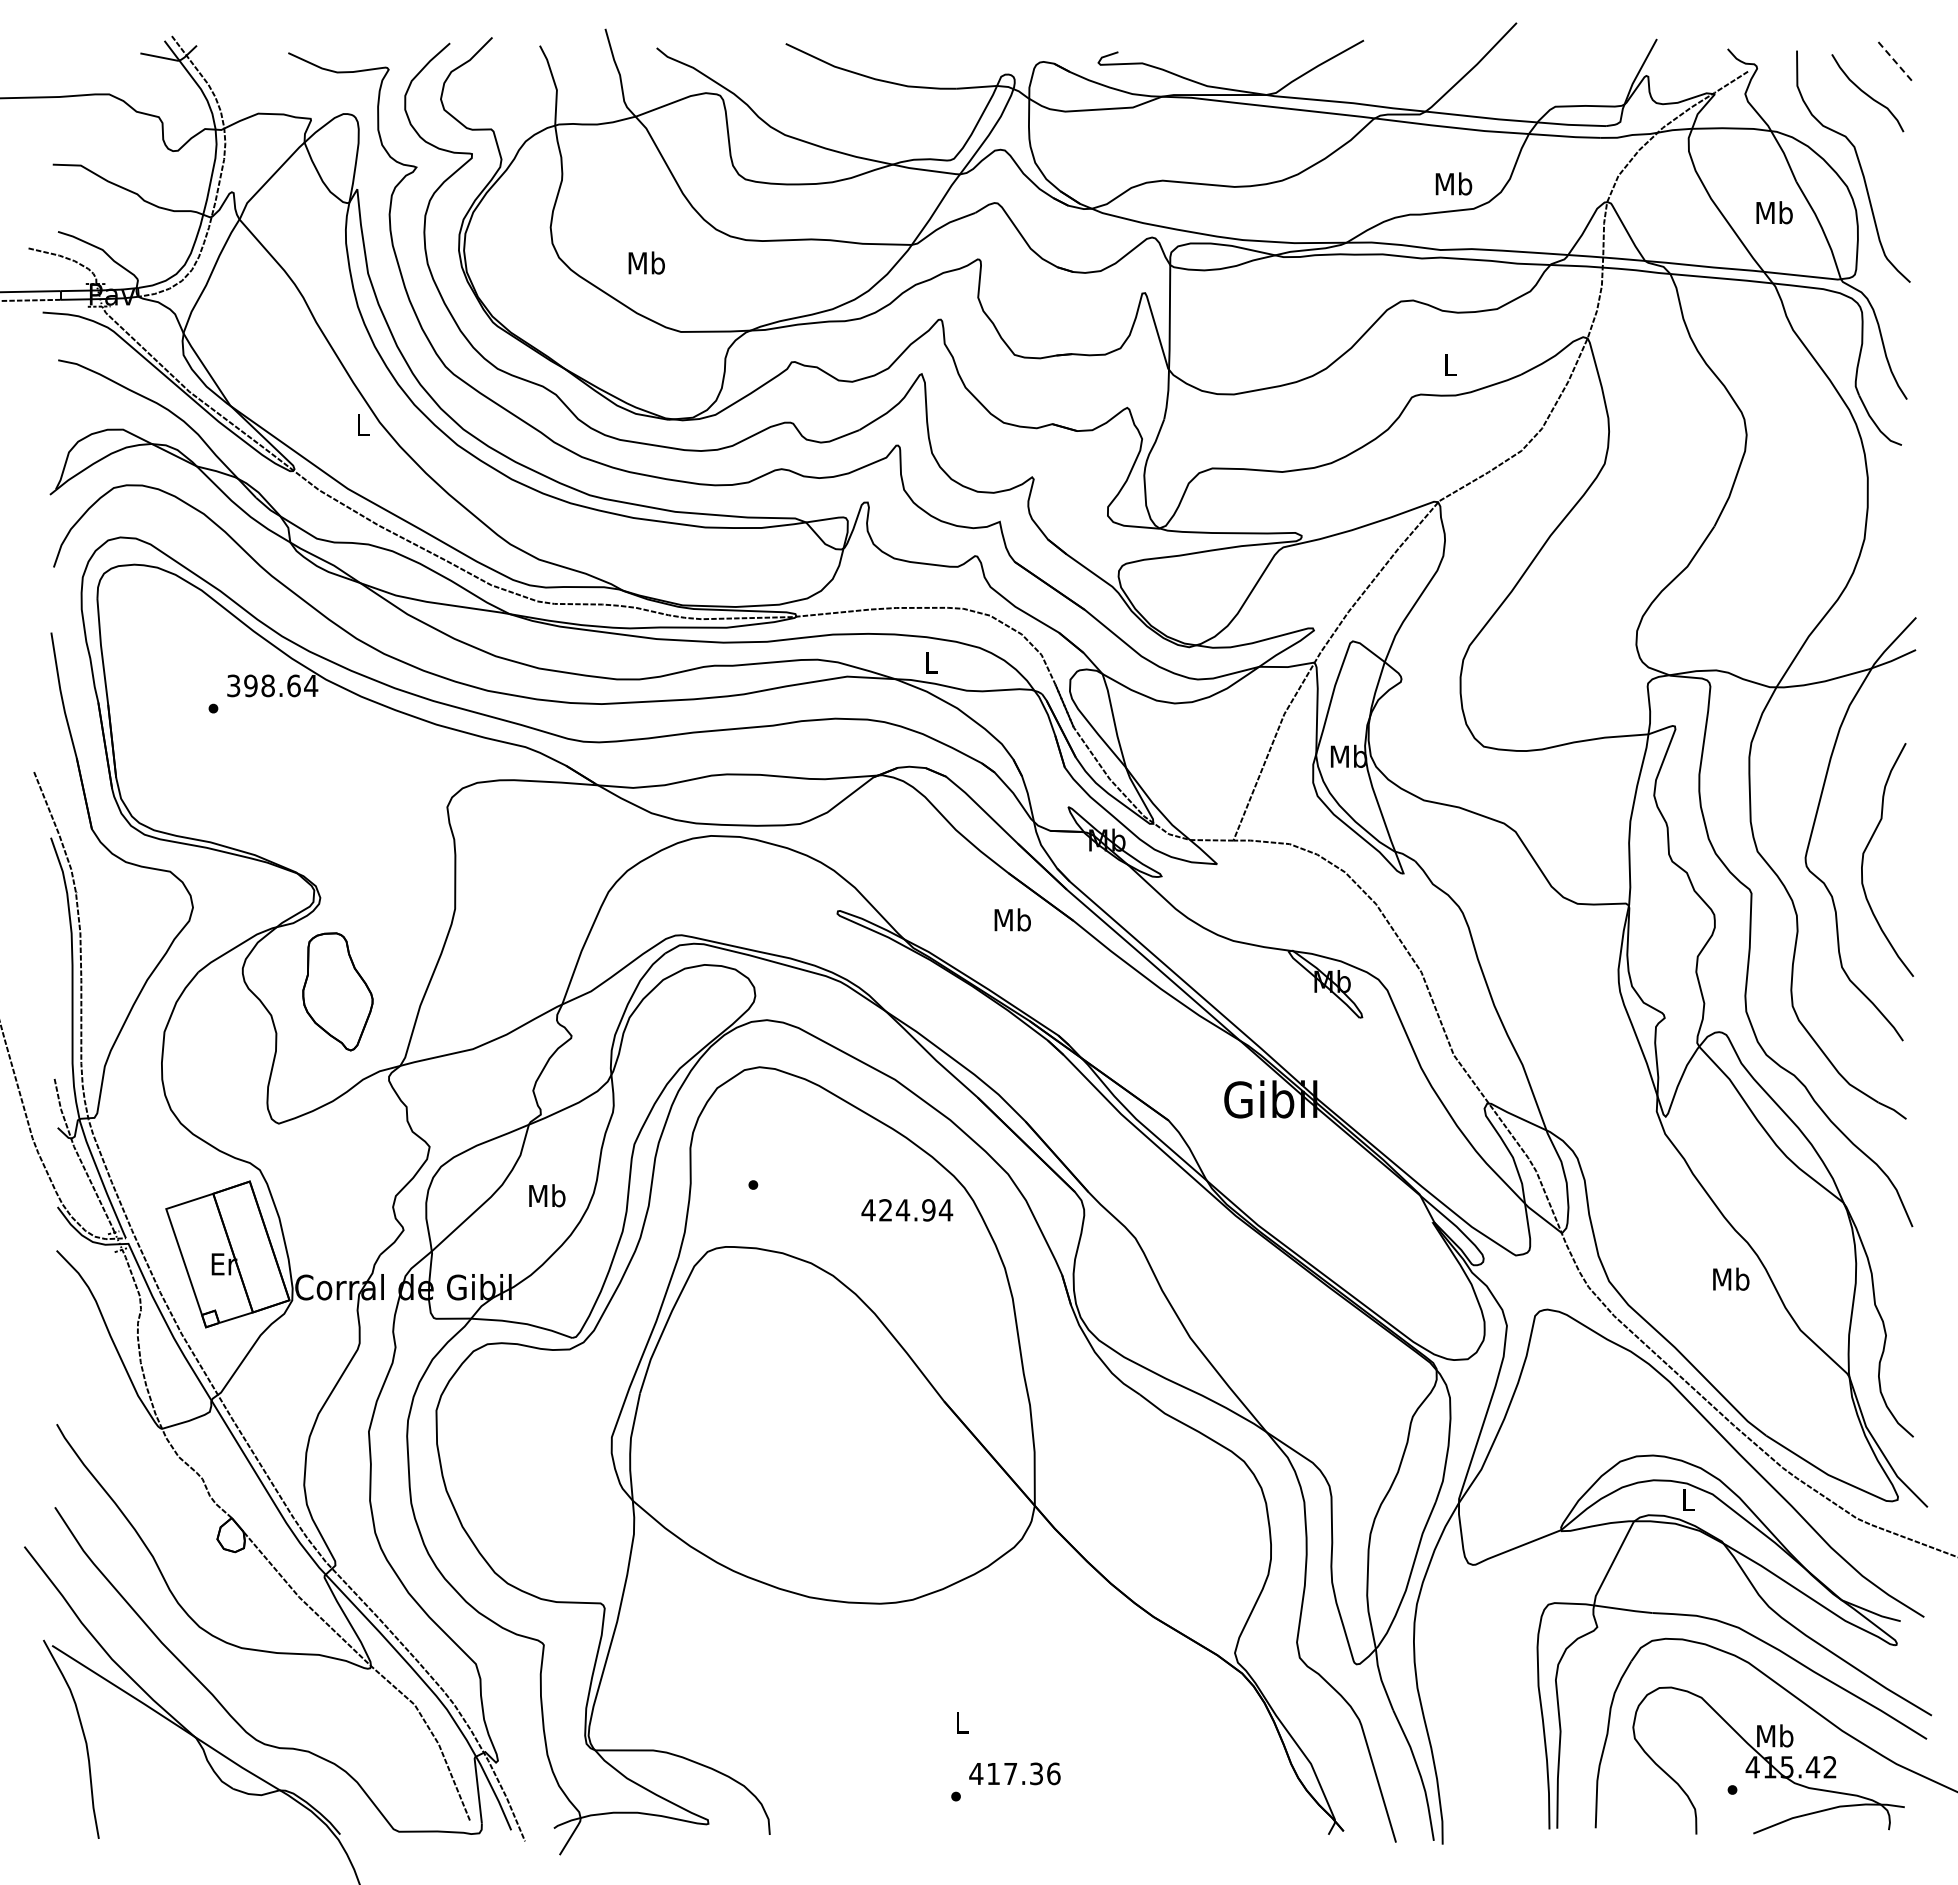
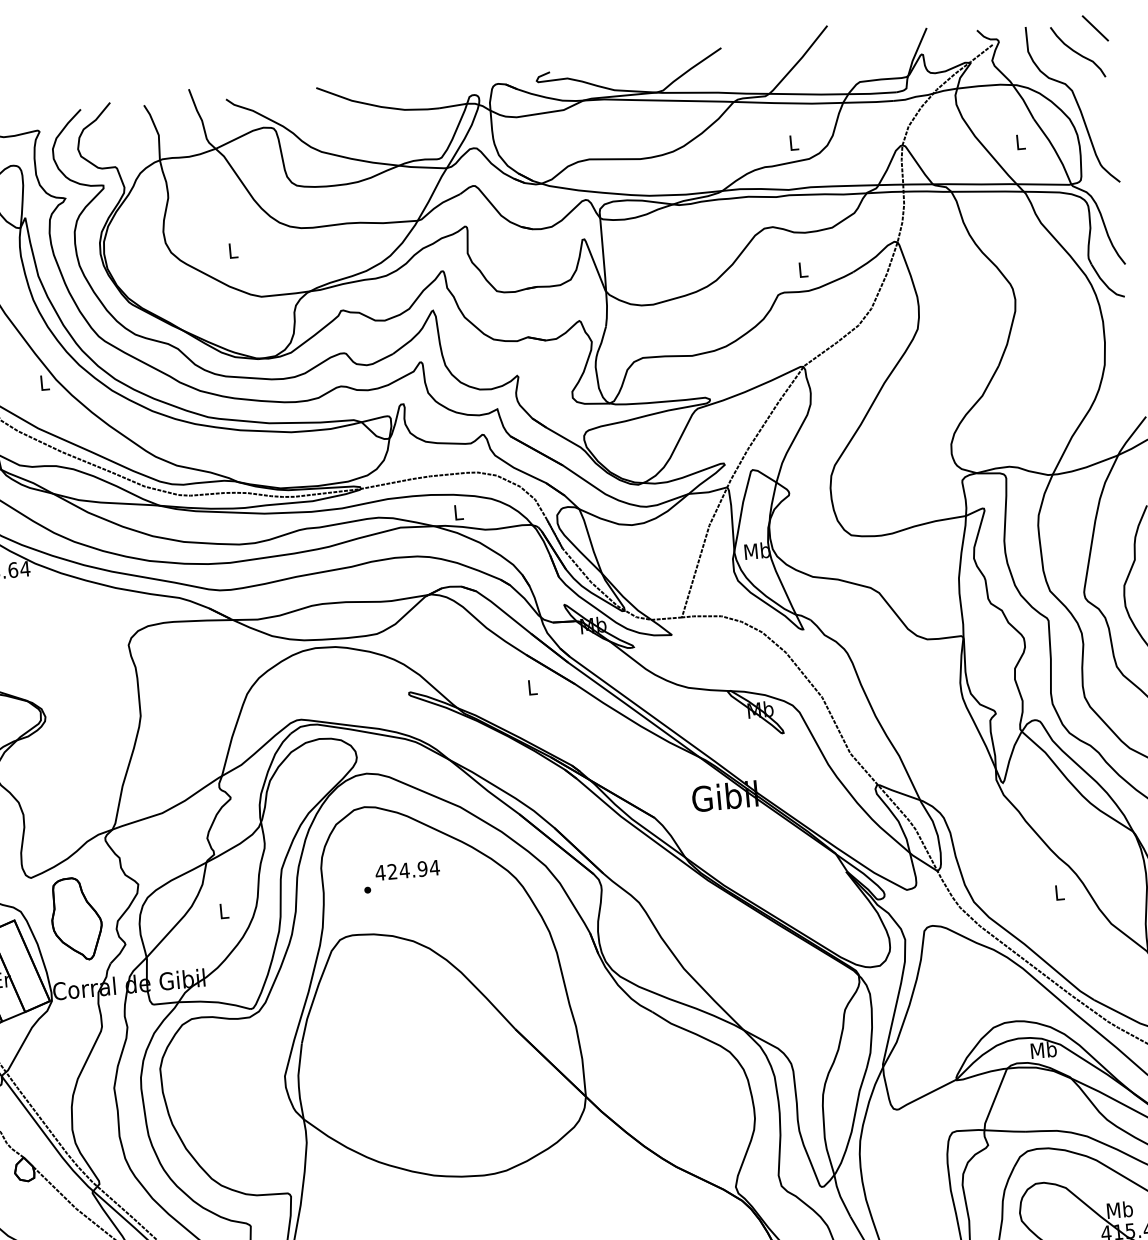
line: (1895, 62) -> (1095, 28), dashed -> solid
text: (1453, 183) -> (793, 142), Mb -> L
text: (1774, 212) -> (1020, 141), Mb -> L
text: (646, 262) -> (232, 250), Mb -> L
text: (1012, 919) -> (532, 687), Mb -> L
part: (337, 991) -> (76, 918), moved
text: (547, 1195) -> (224, 910), Mb -> L
text: (907, 1210) -> (407, 870), moved
text: (1731, 1278) -> (1059, 892), Mb -> L
text: (1688, 1499) -> (1043, 1049), L -> Mb

